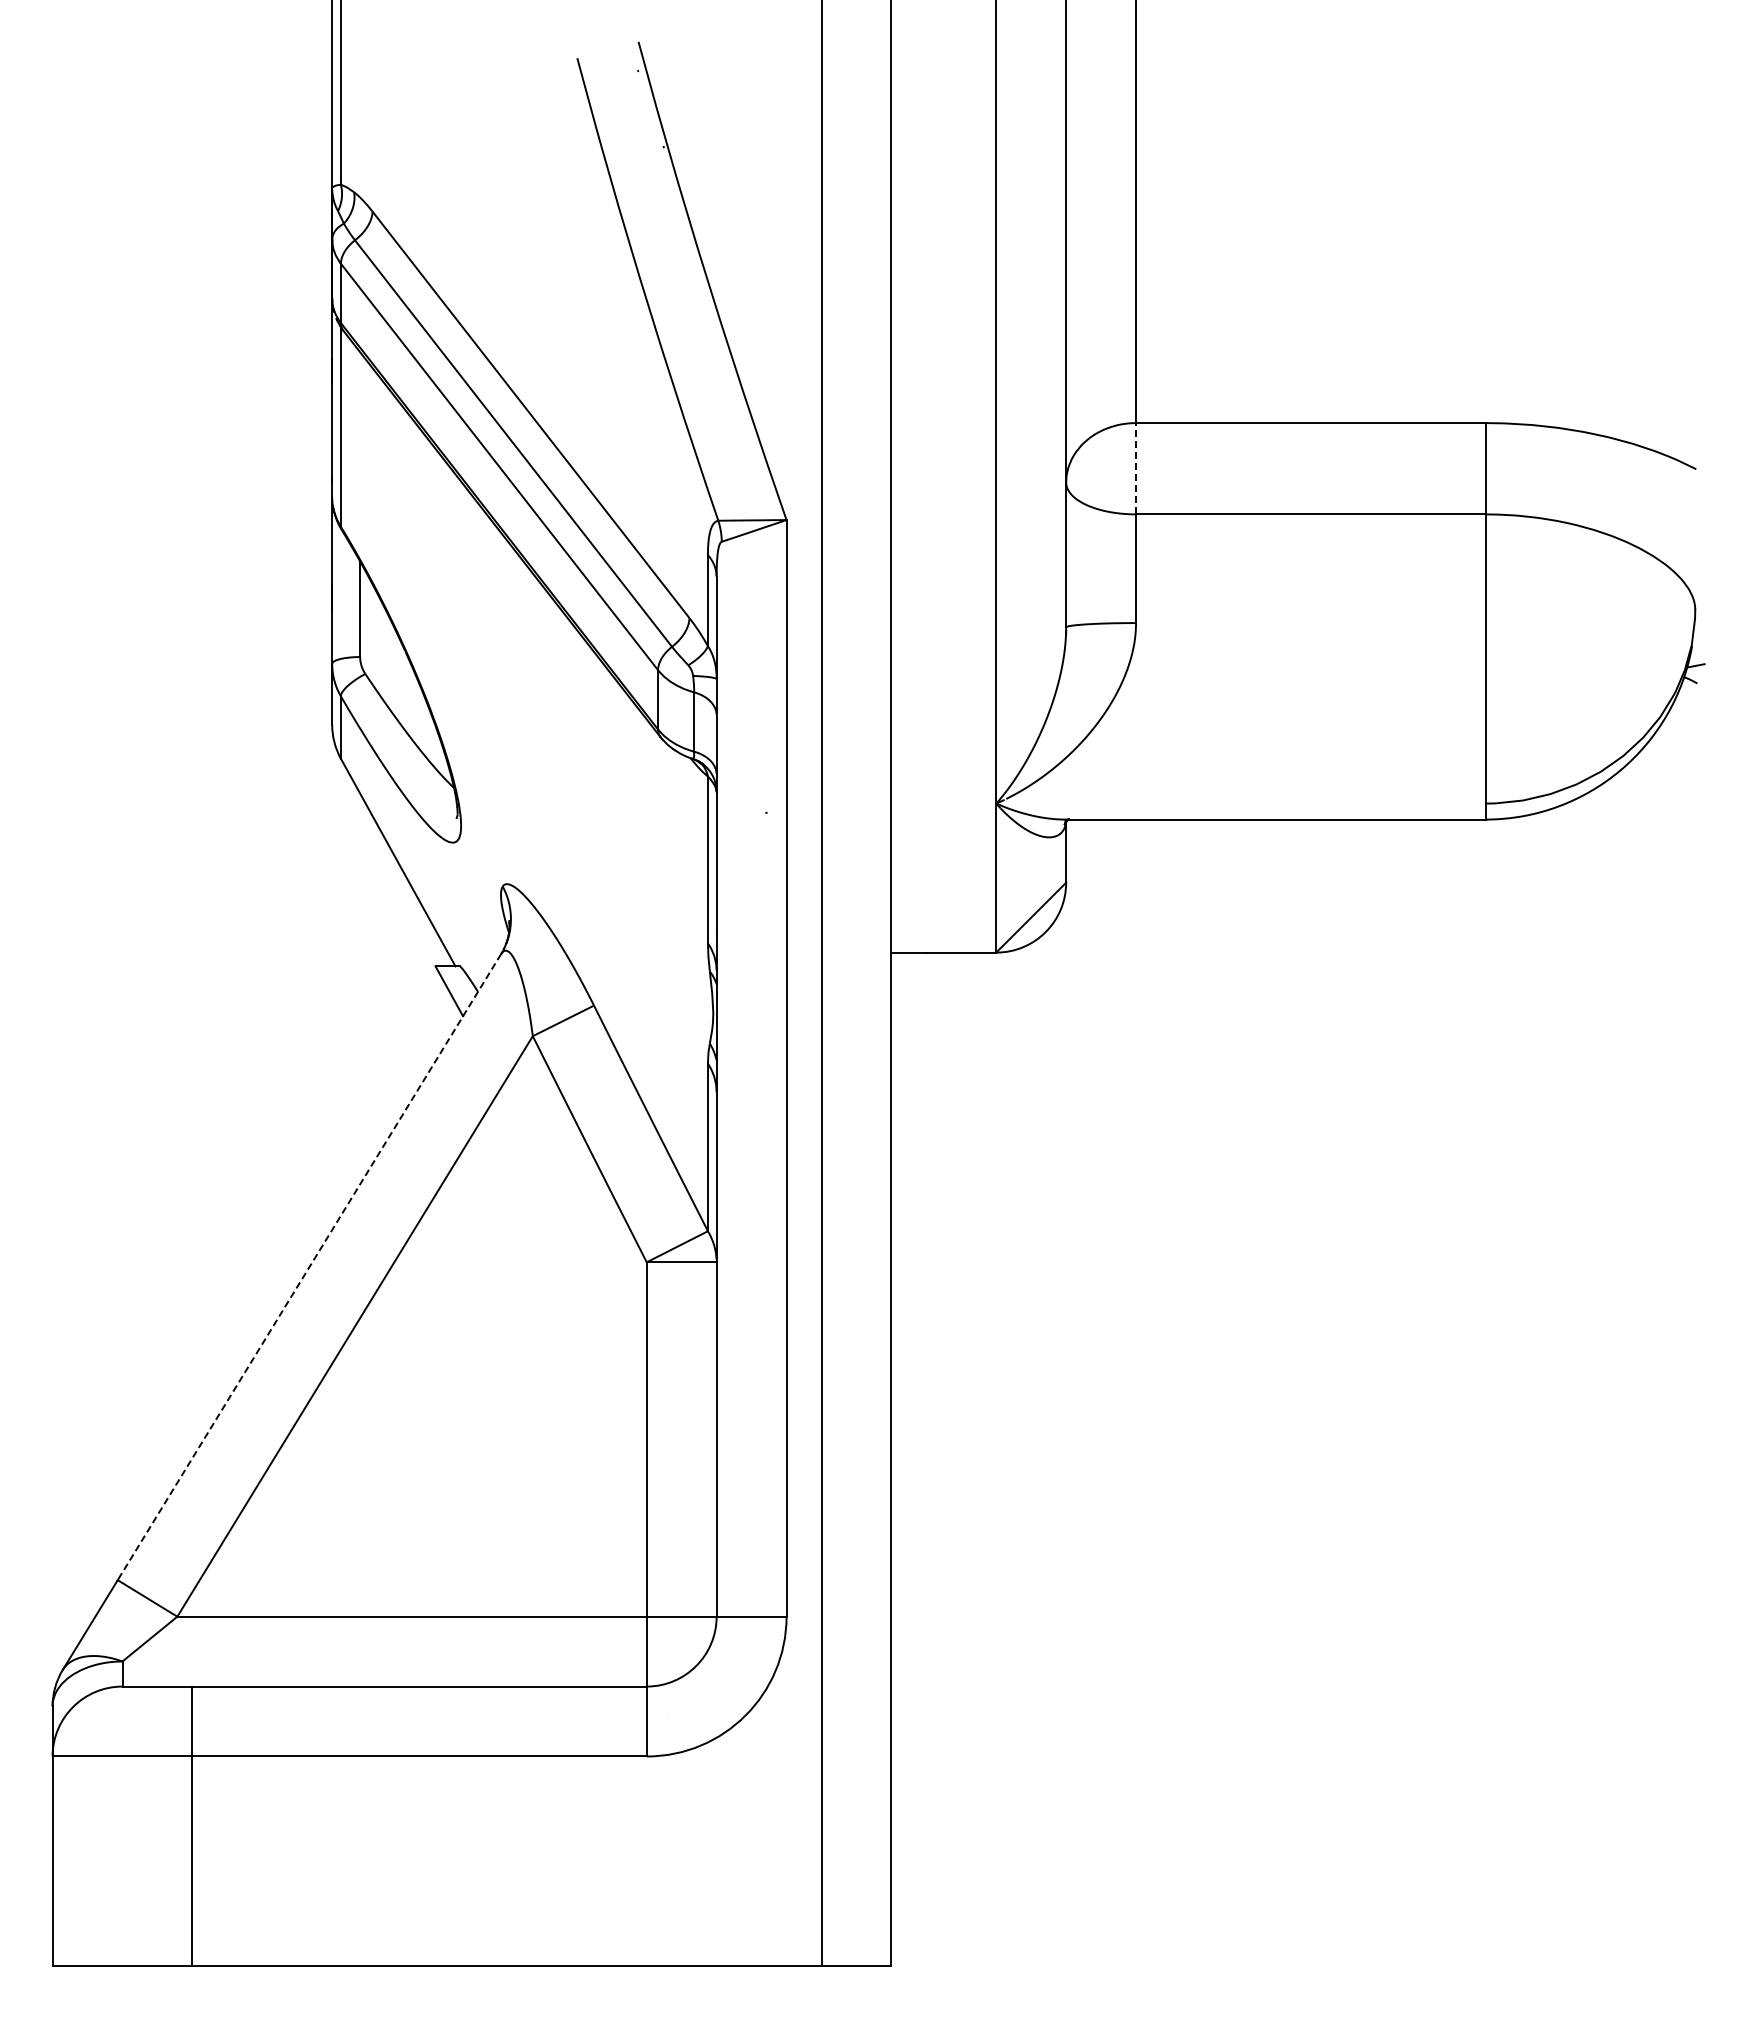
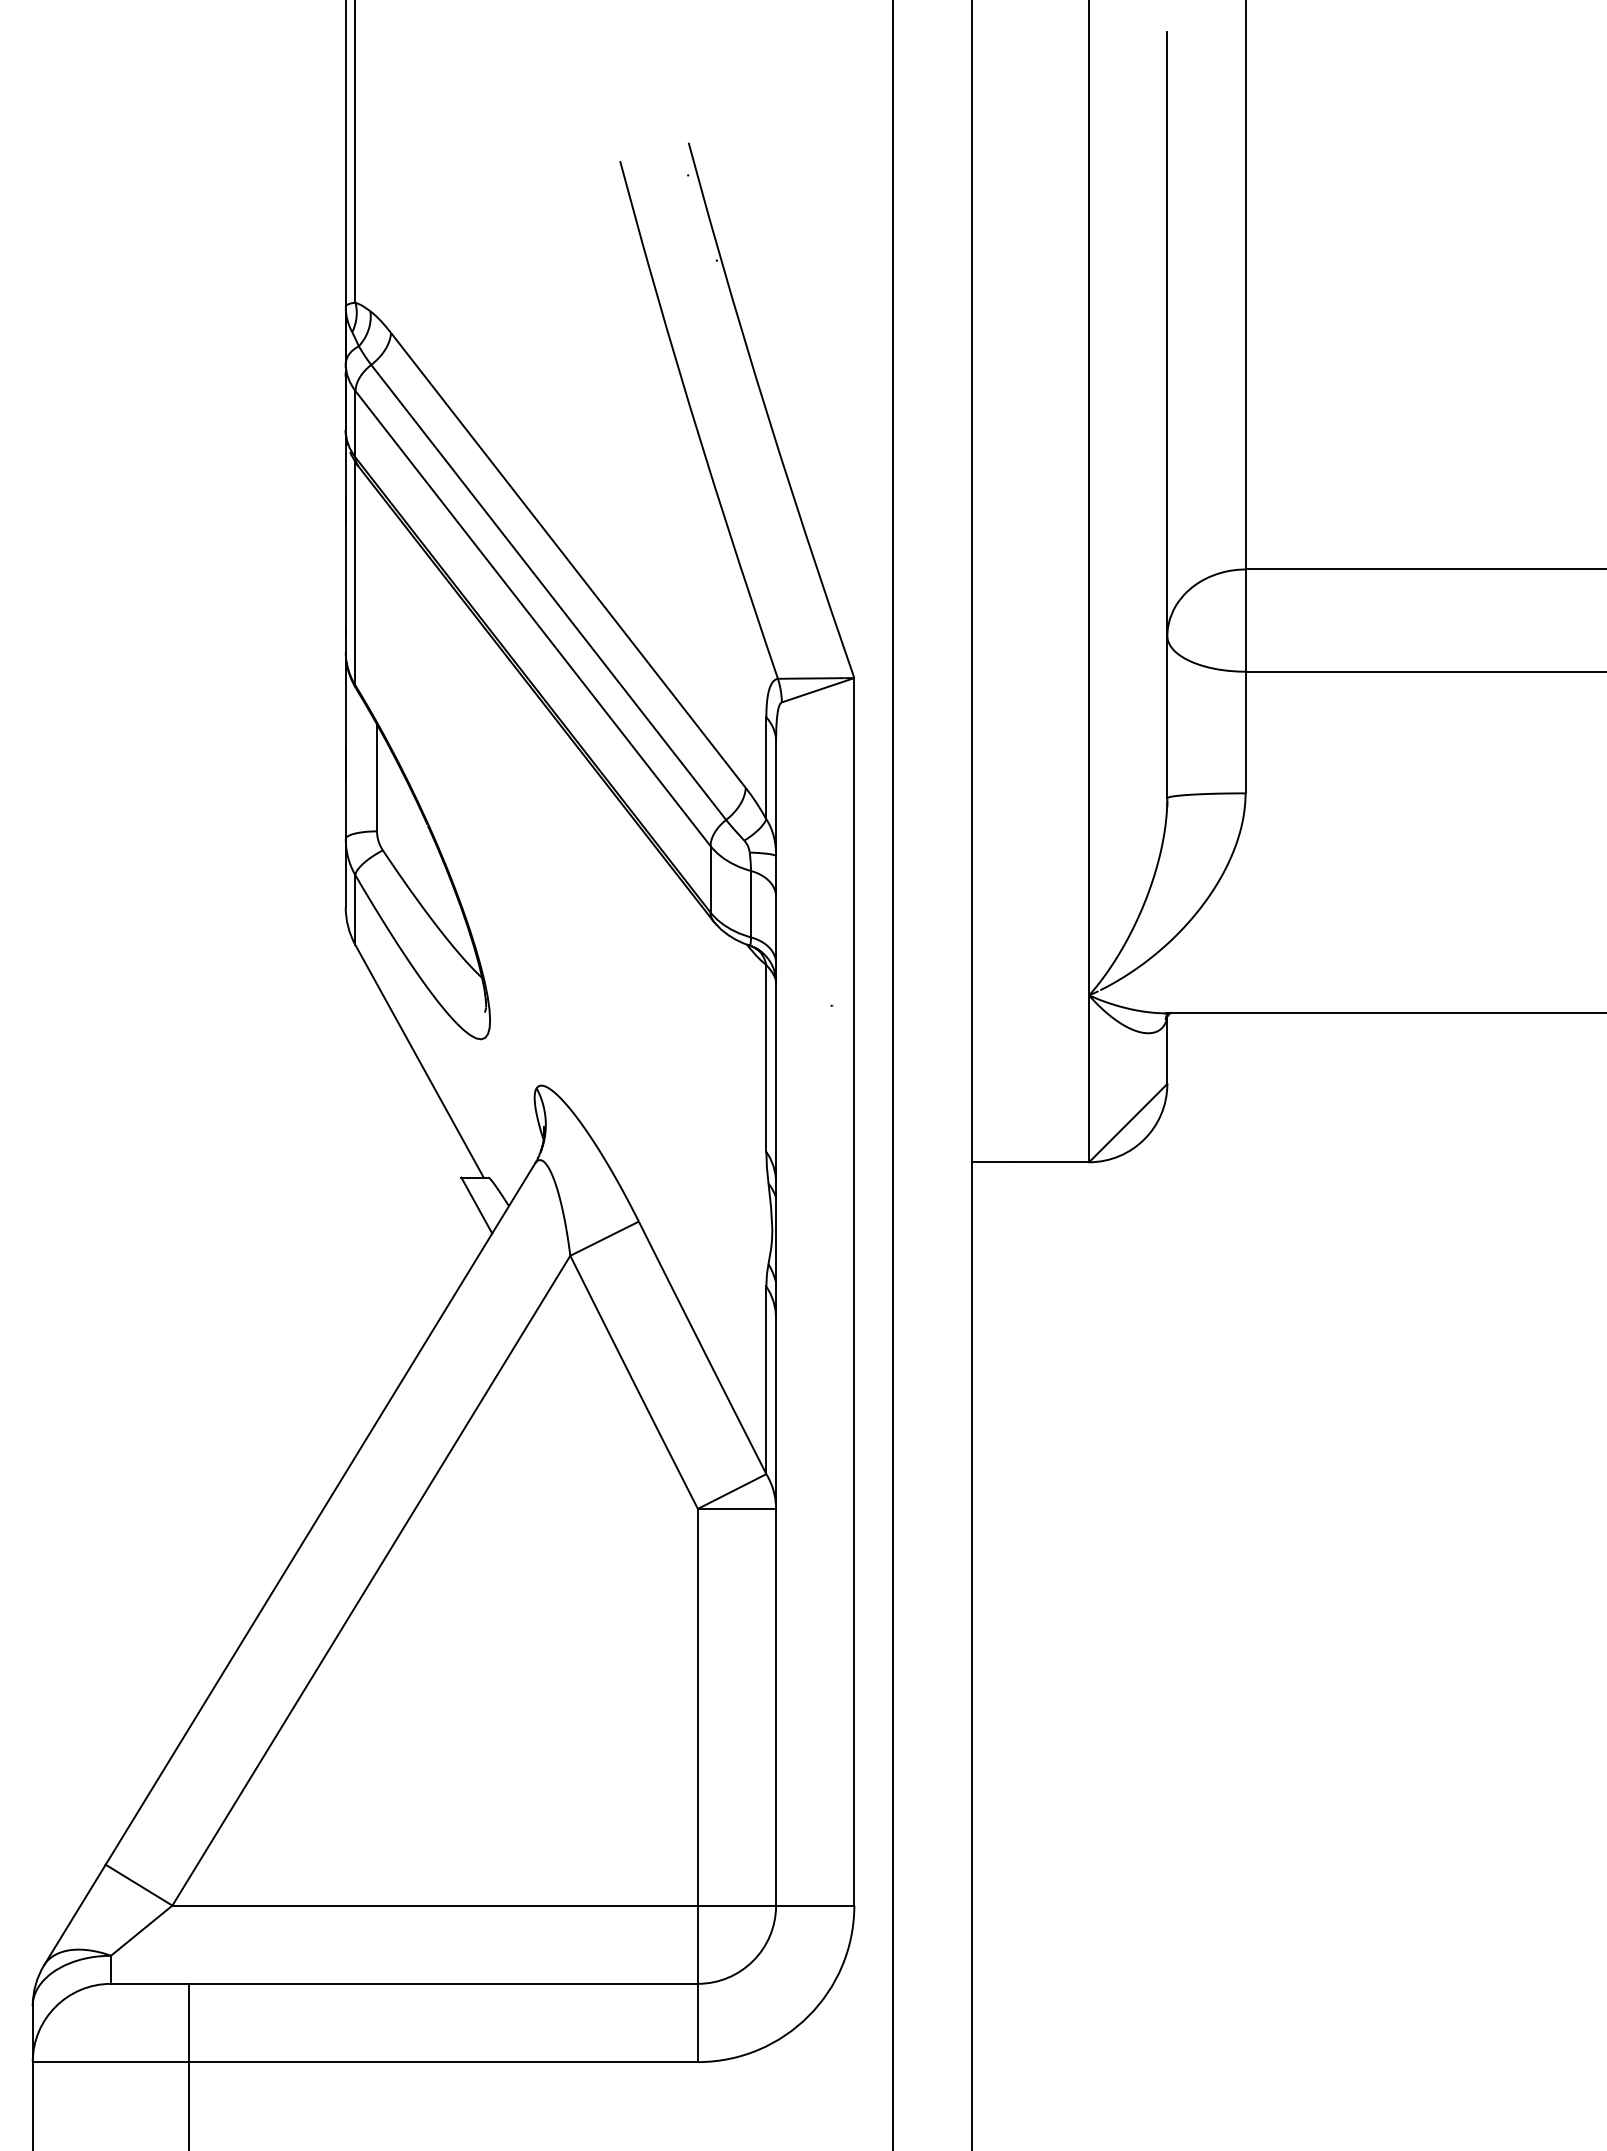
line: (1136, 468) -> (1246, 620), dashed -> solid
line: (309, 1267) -> (320, 1514), dashed -> solid

